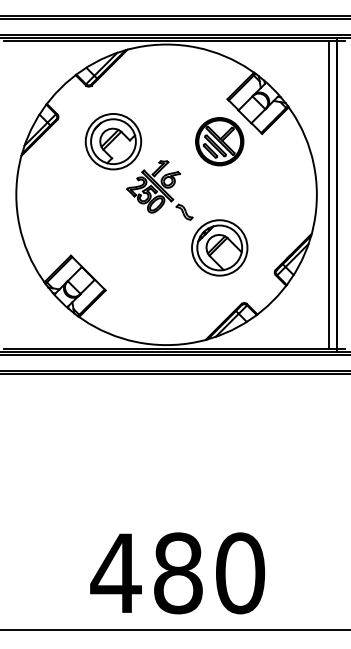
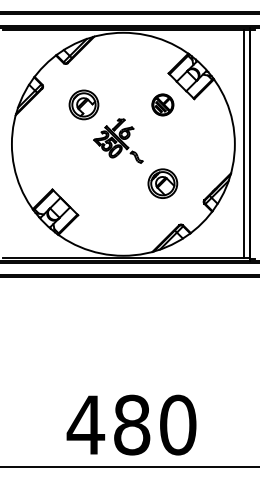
part: (113, 141) -> (84, 104), size x0.7
part: (219, 141) -> (162, 104), size x0.6
part: (219, 247) -> (162, 183), size x0.7

